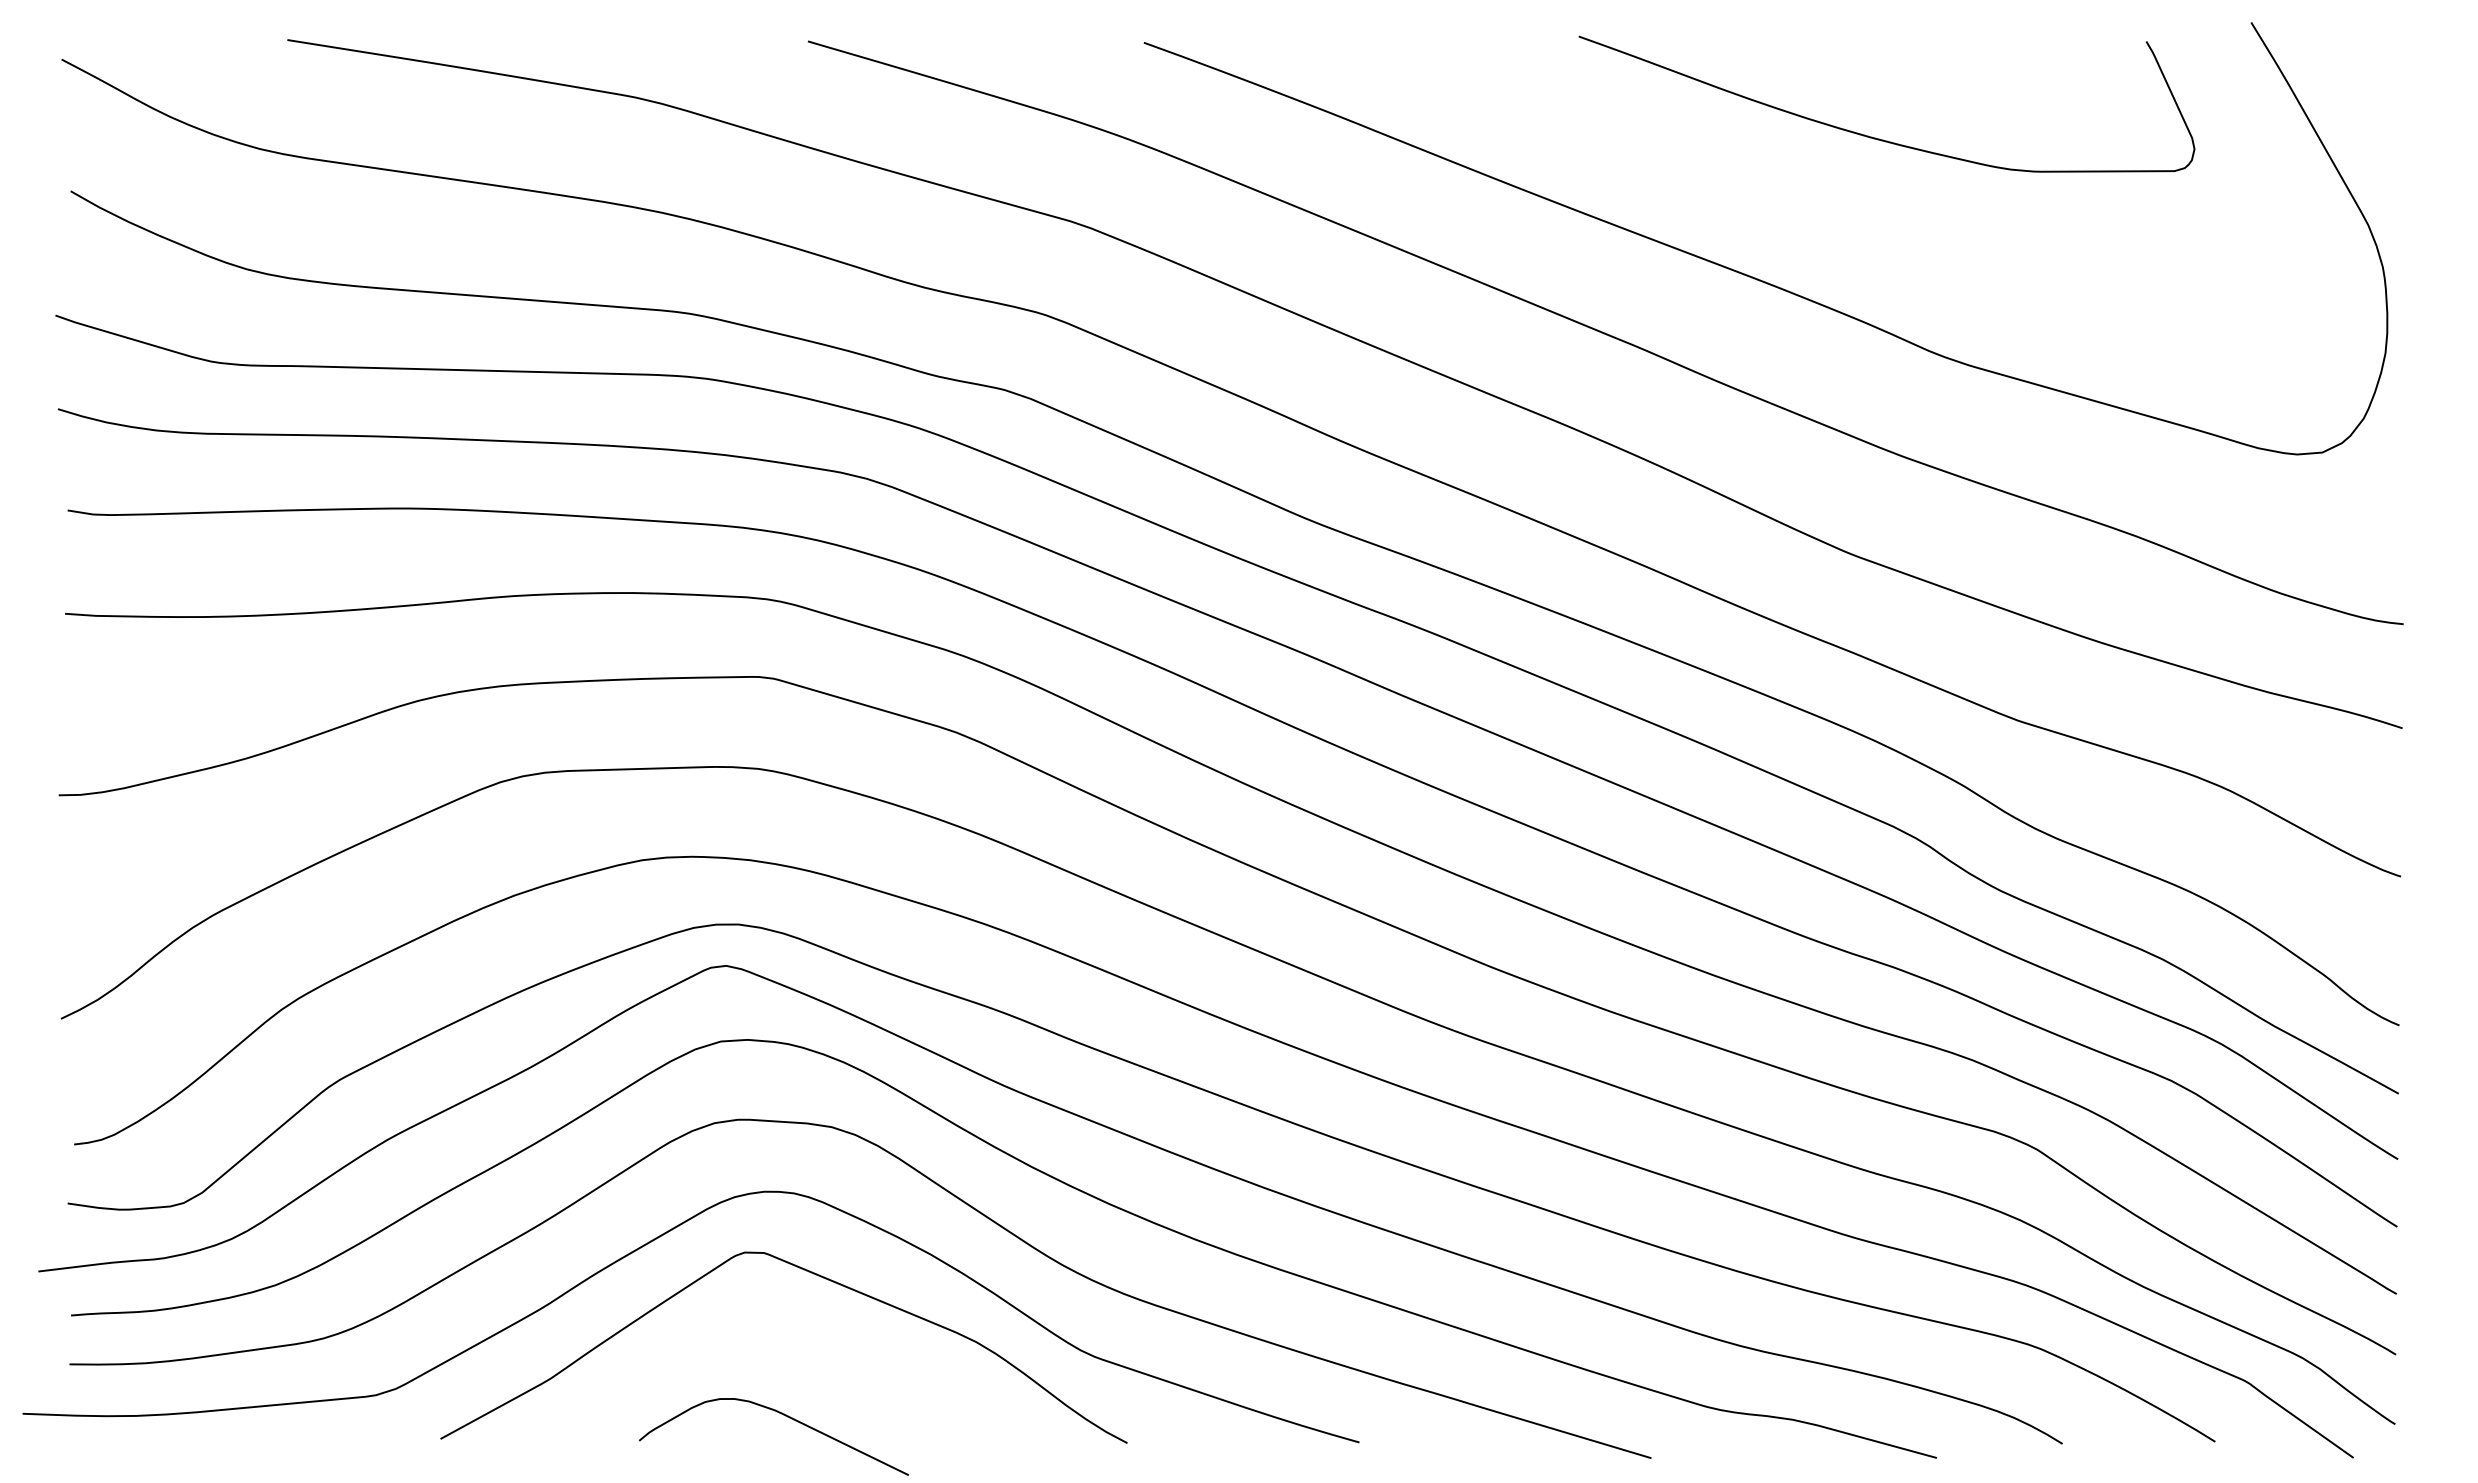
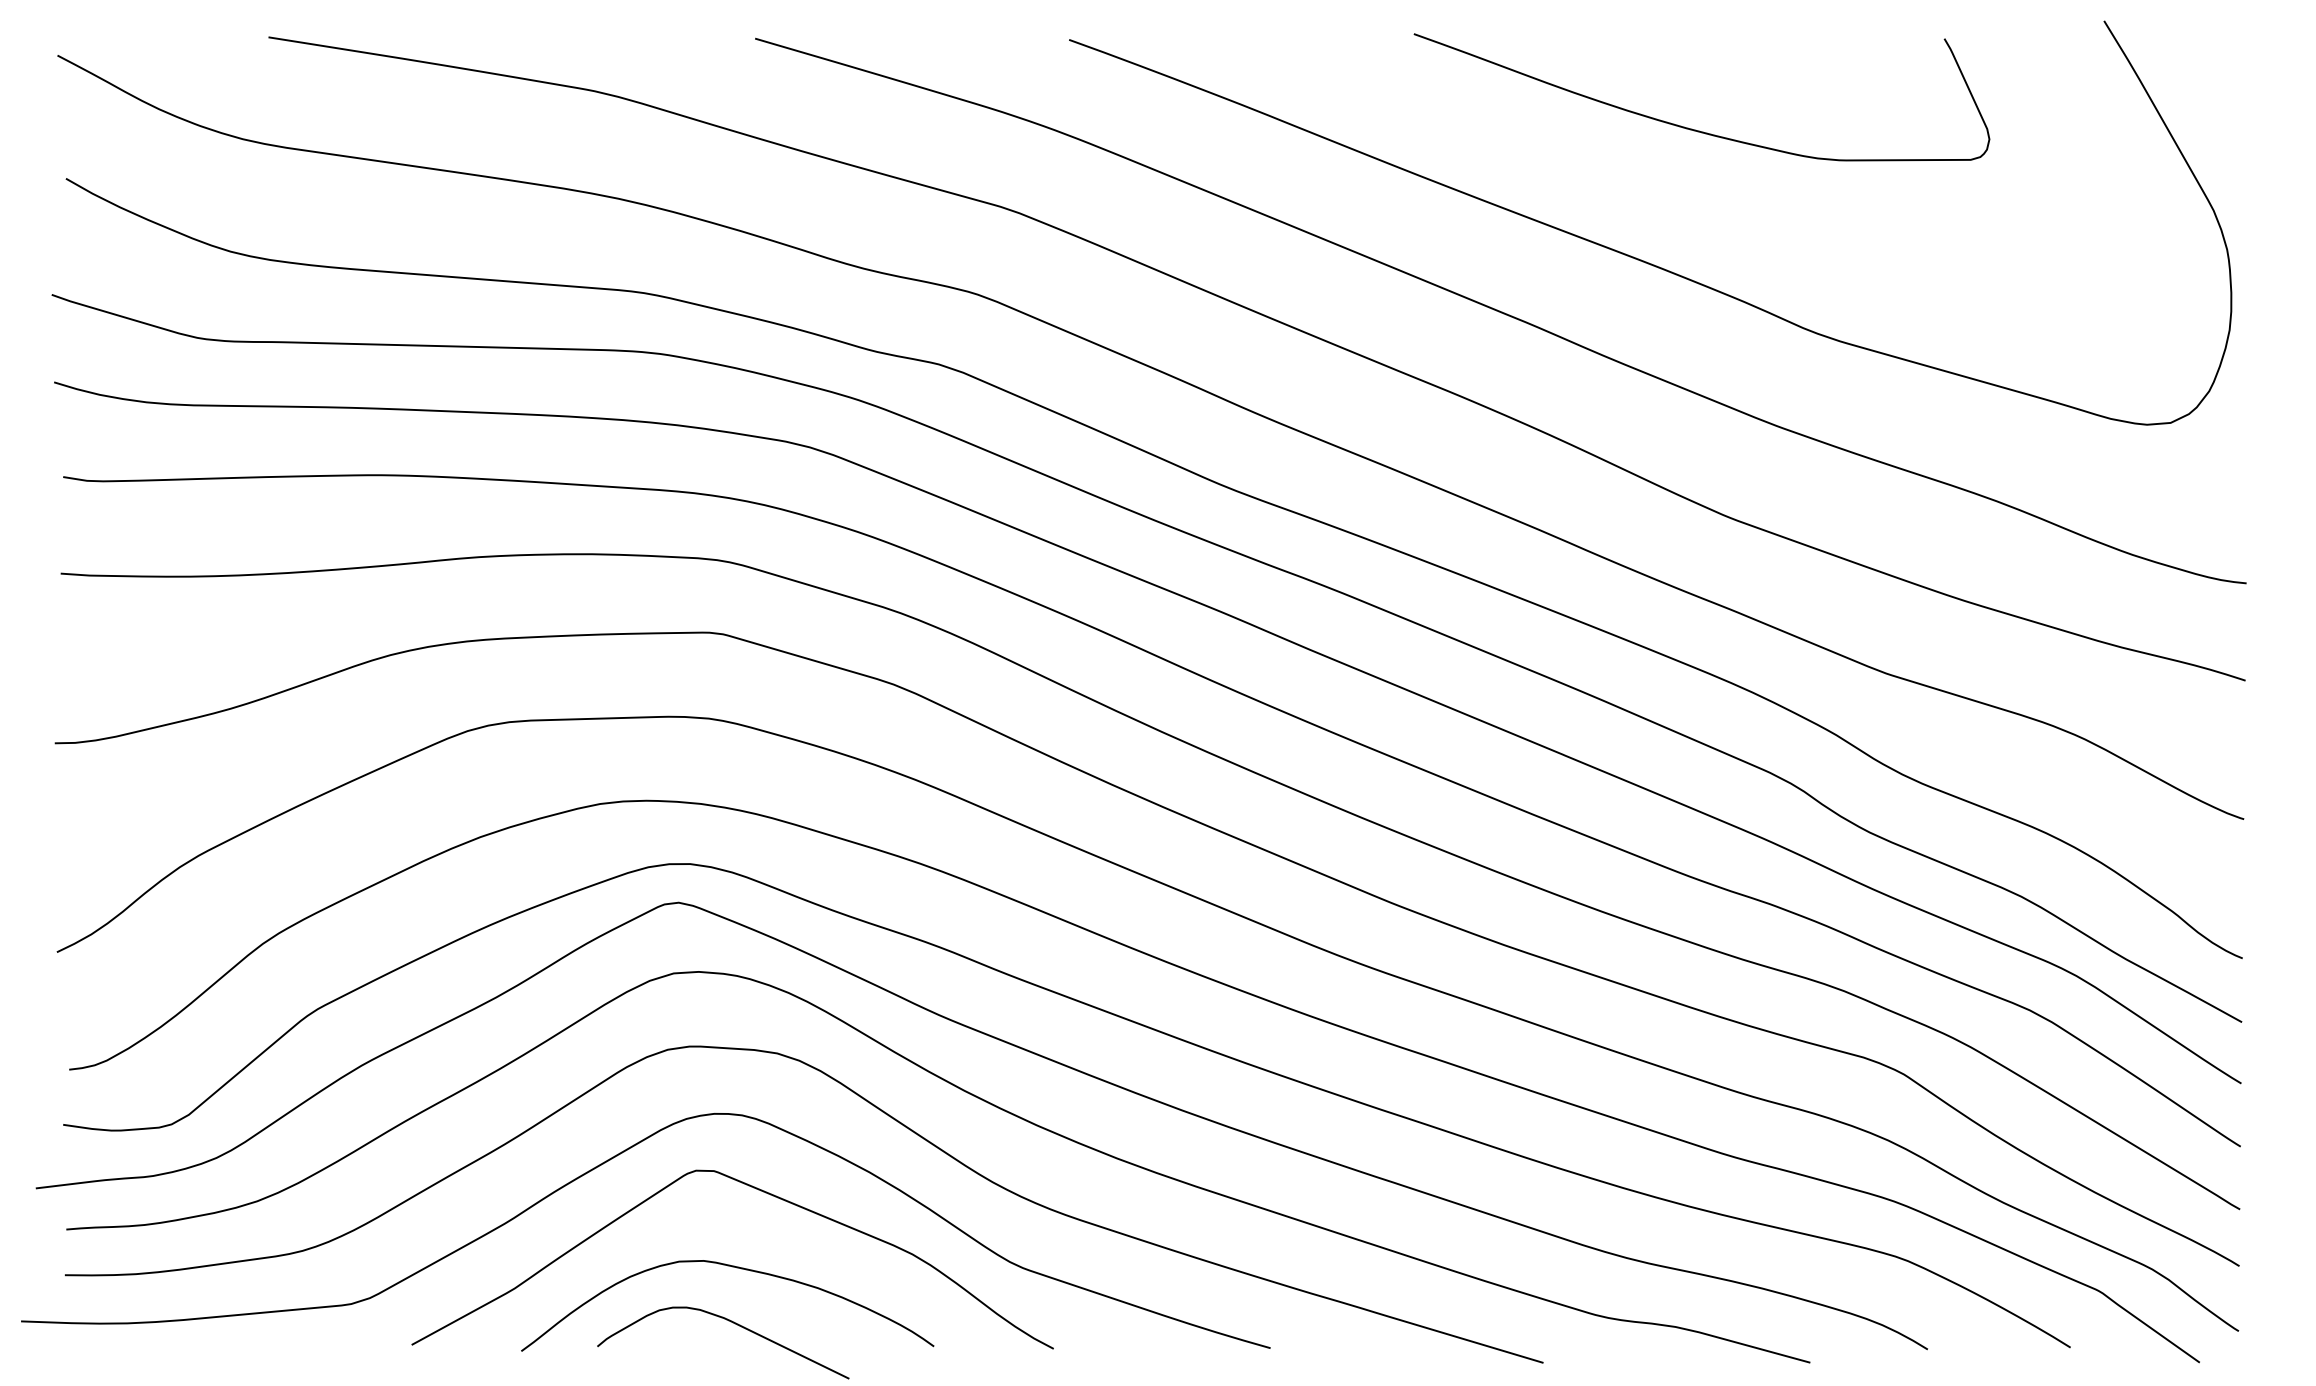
curve: (1879, 138) -> (1694, 129), moved
curve: (785, 1356) -> (734, 1267), added

